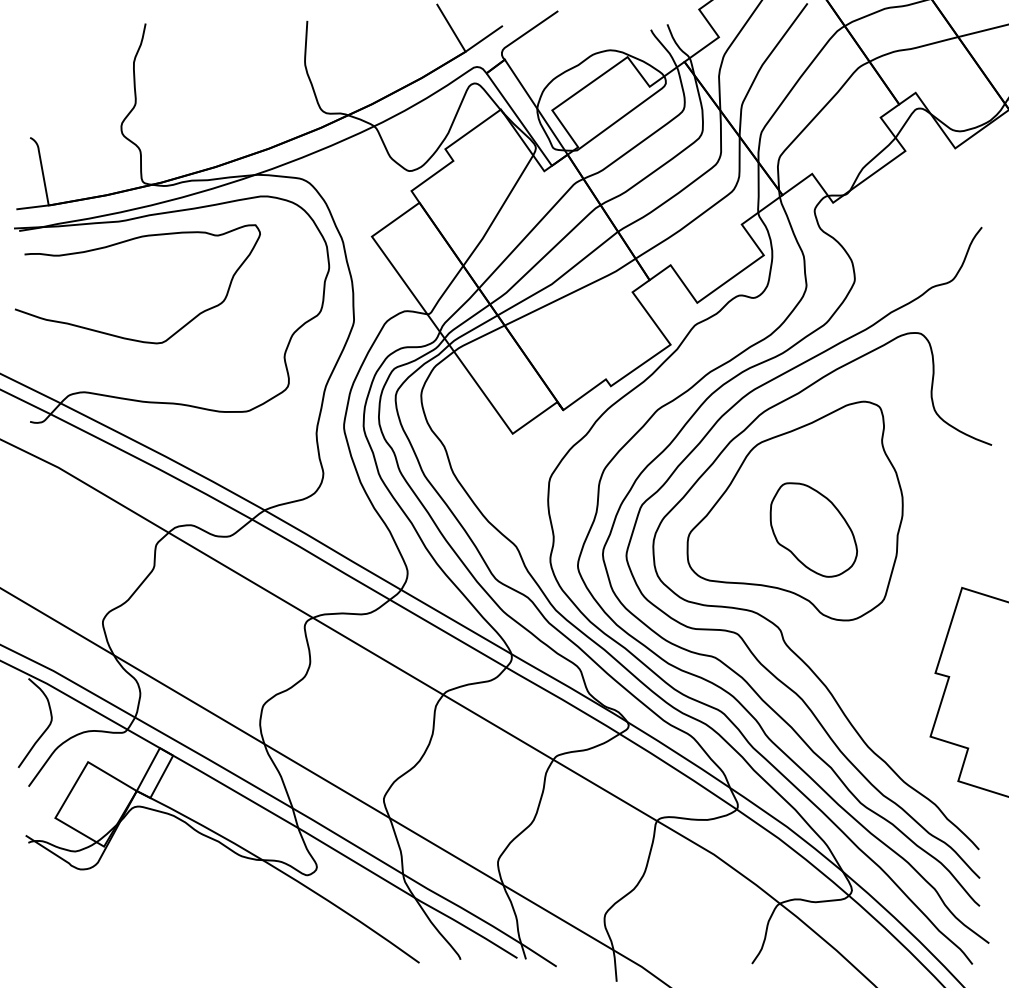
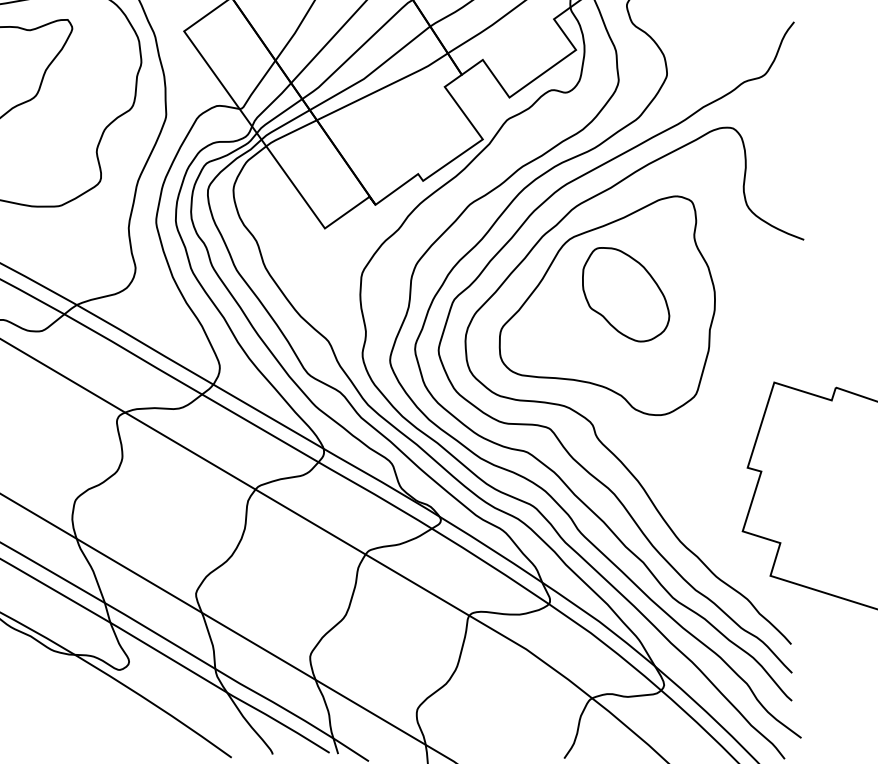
part: (813, 529) -> (625, 294), moved

